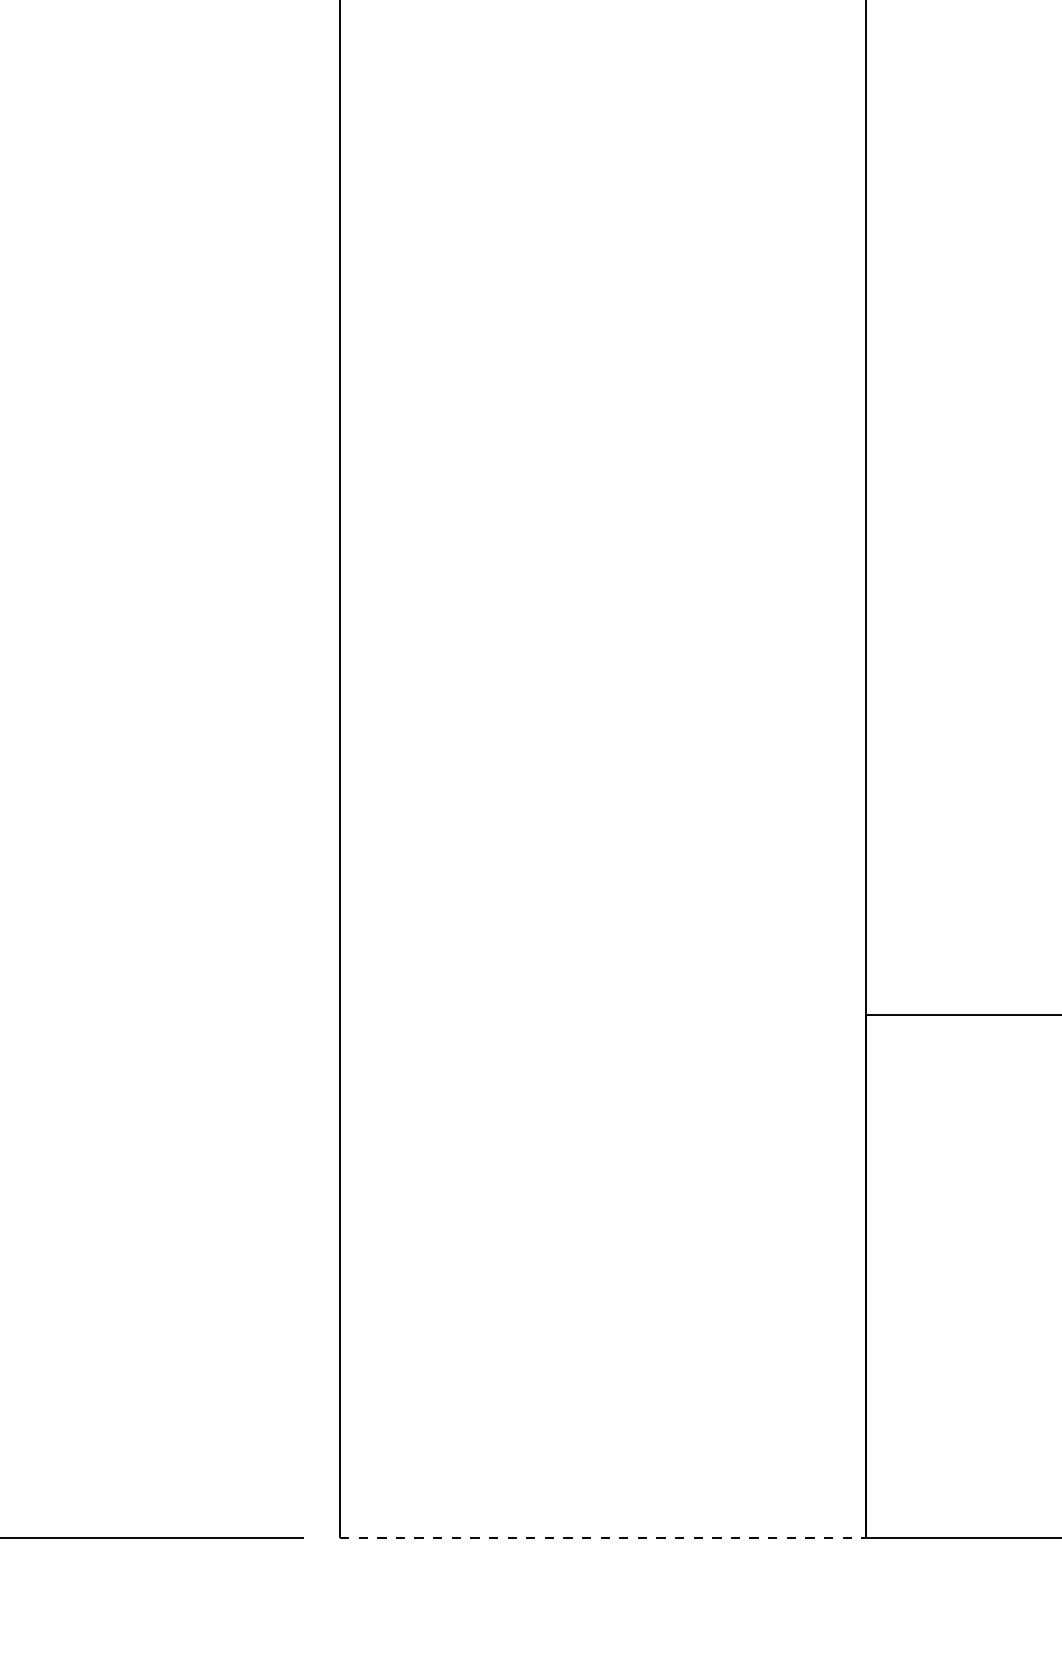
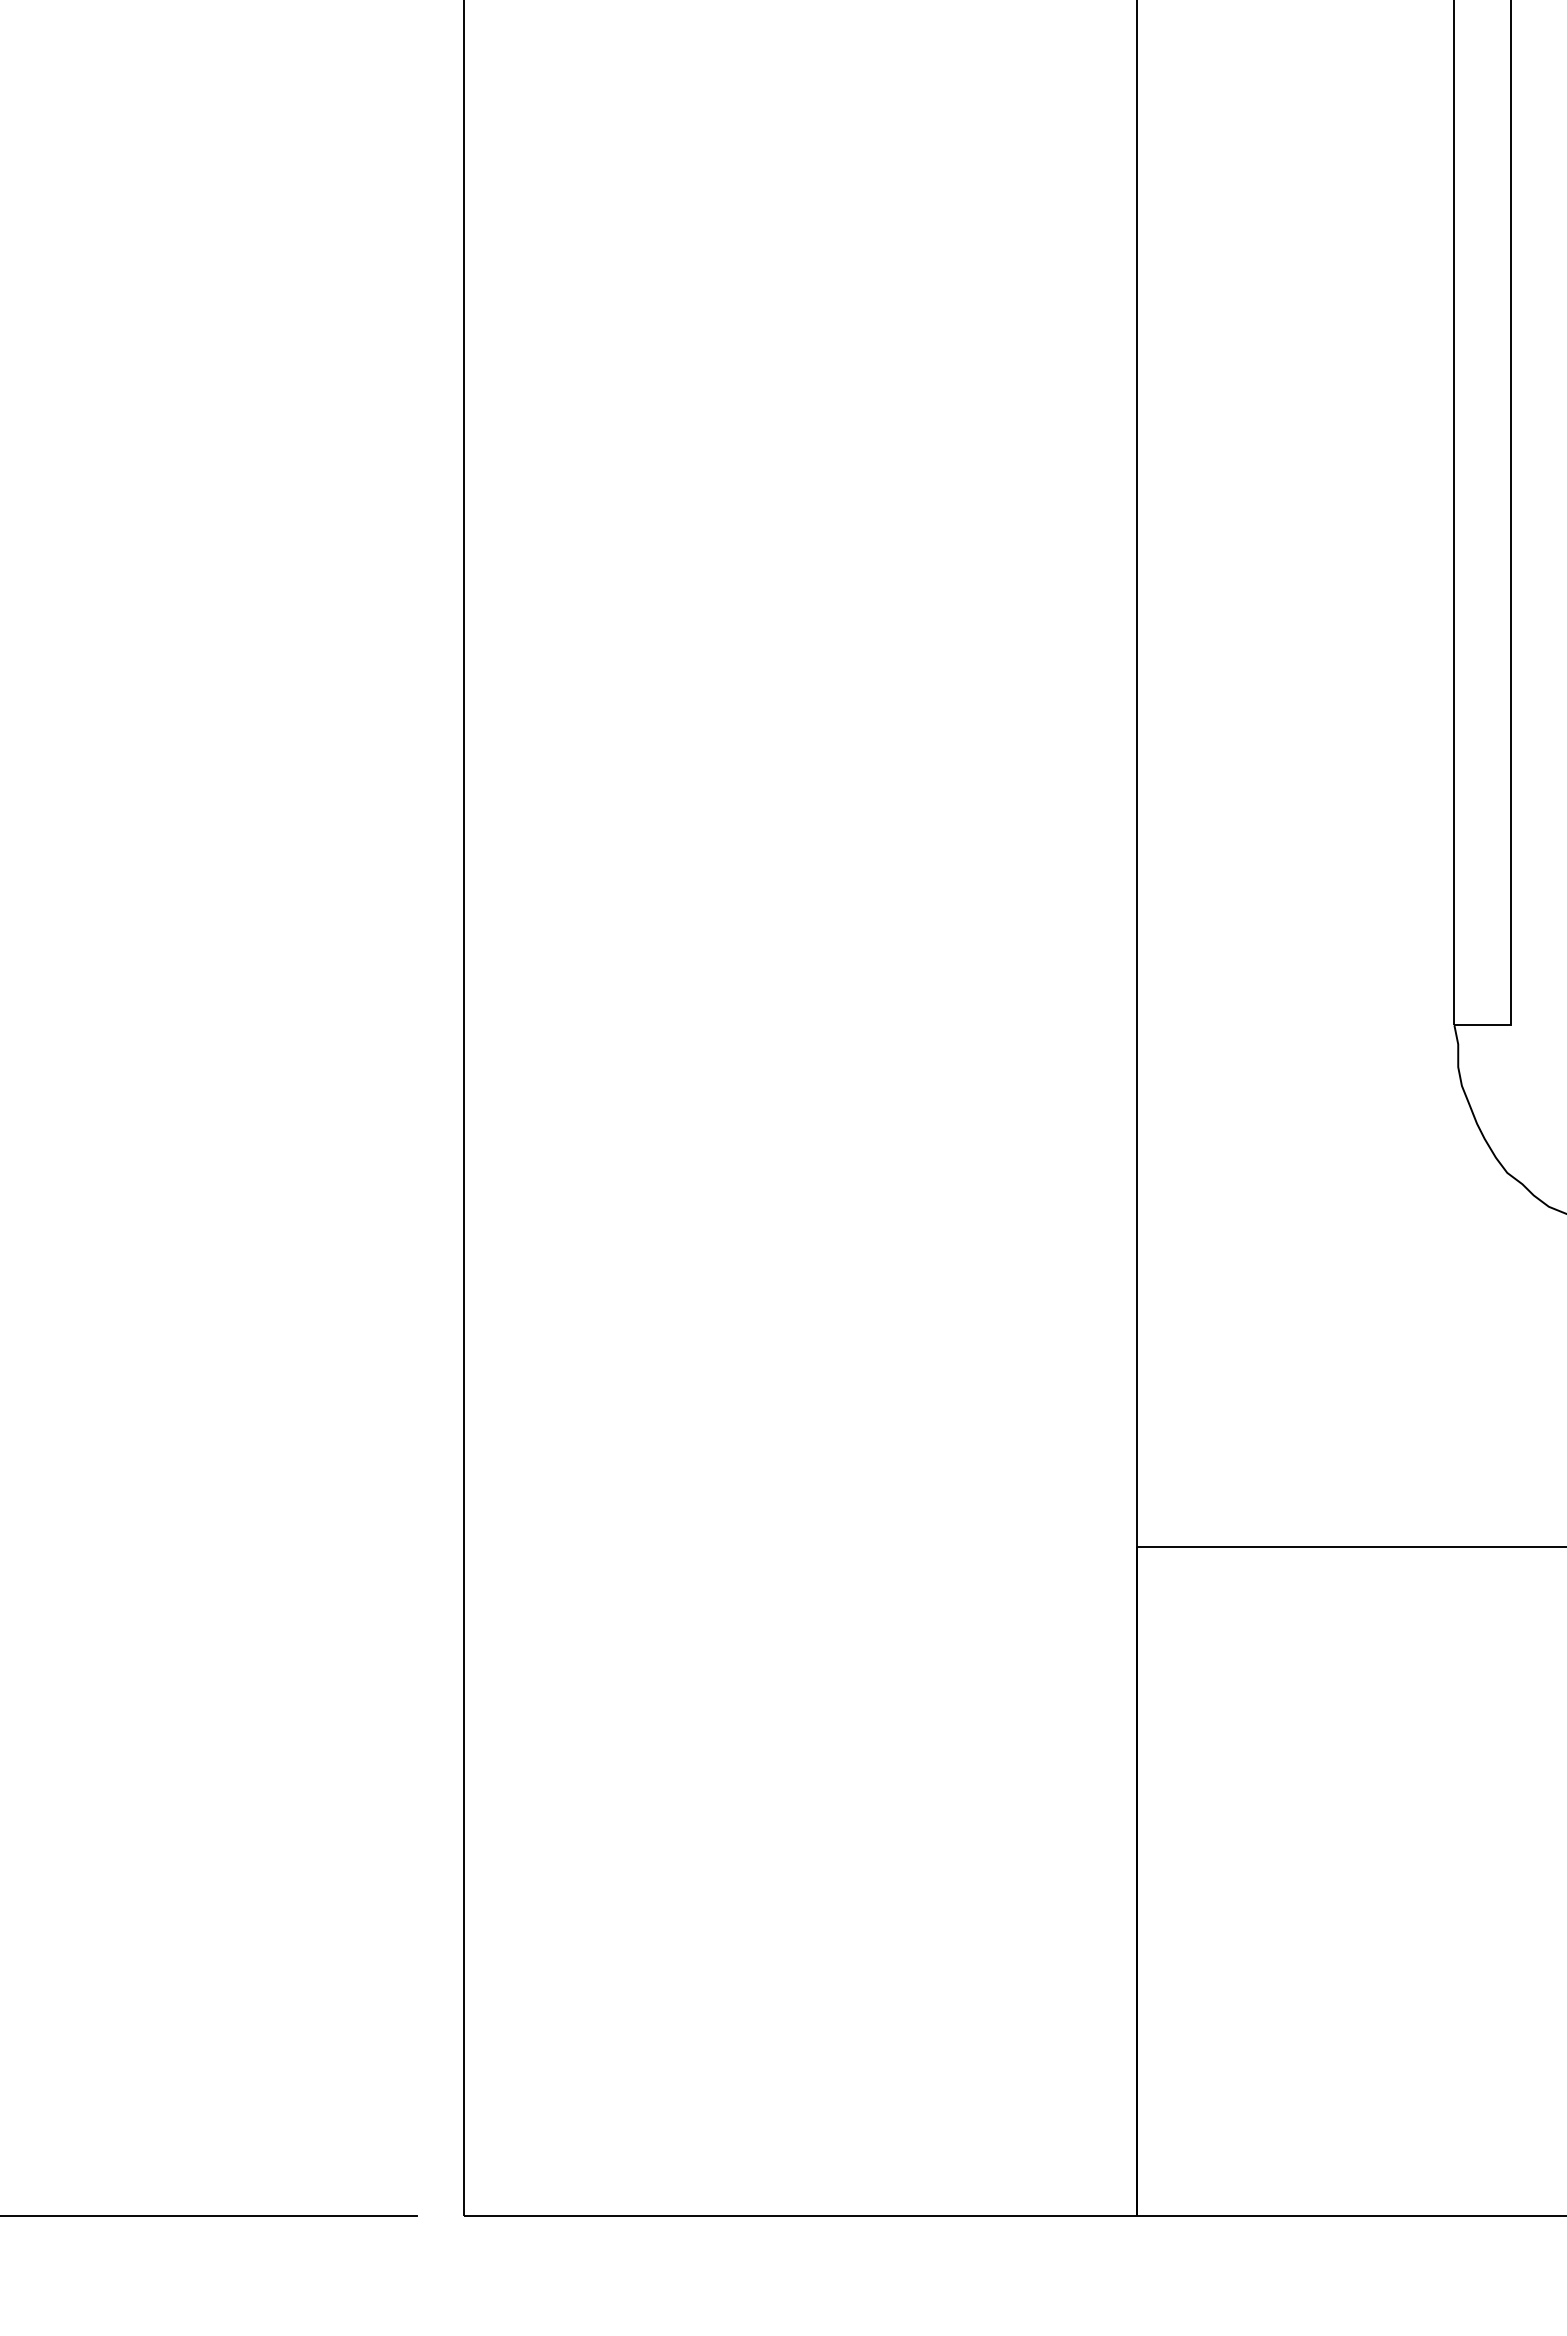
line: (603, 1537) -> (801, 2215), dashed -> solid

